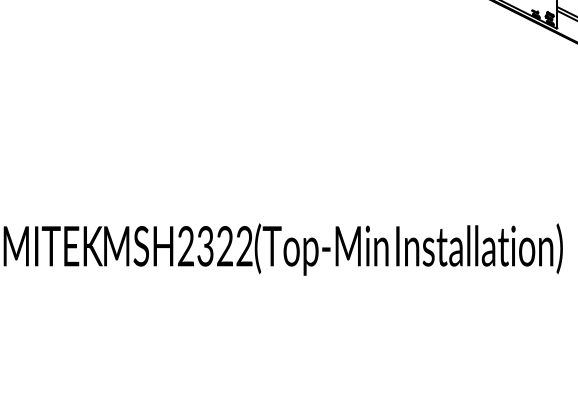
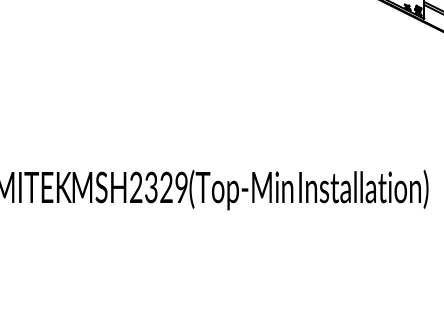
text: (244, 246) -> (181, 187), MSH2322 -> MSH2329

